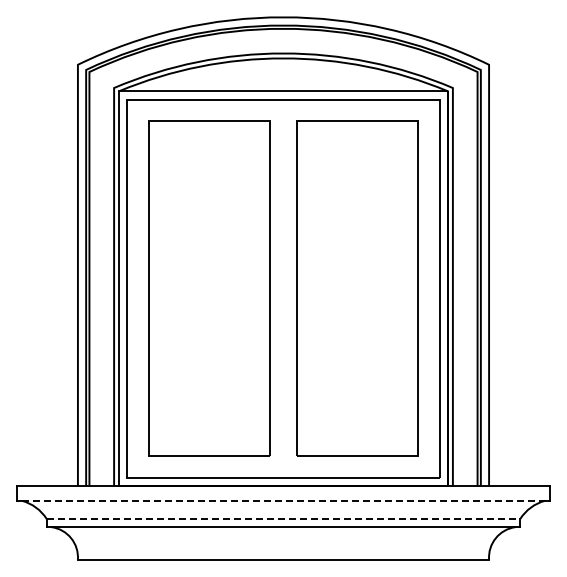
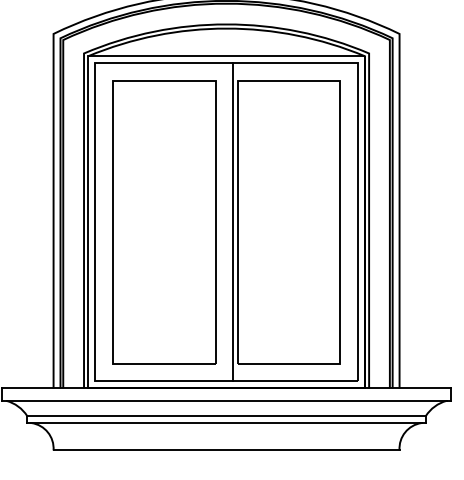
line: (291, 288) -> (233, 222), added
line: (284, 500) -> (227, 400), dashed -> solid
line: (283, 518) -> (226, 415), dashed -> solid

